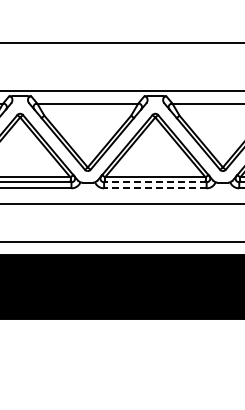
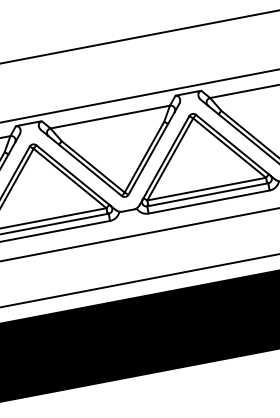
line: (154, 182) -> (206, 195), dashed -> solid
line: (154, 188) -> (208, 202), dashed -> solid

